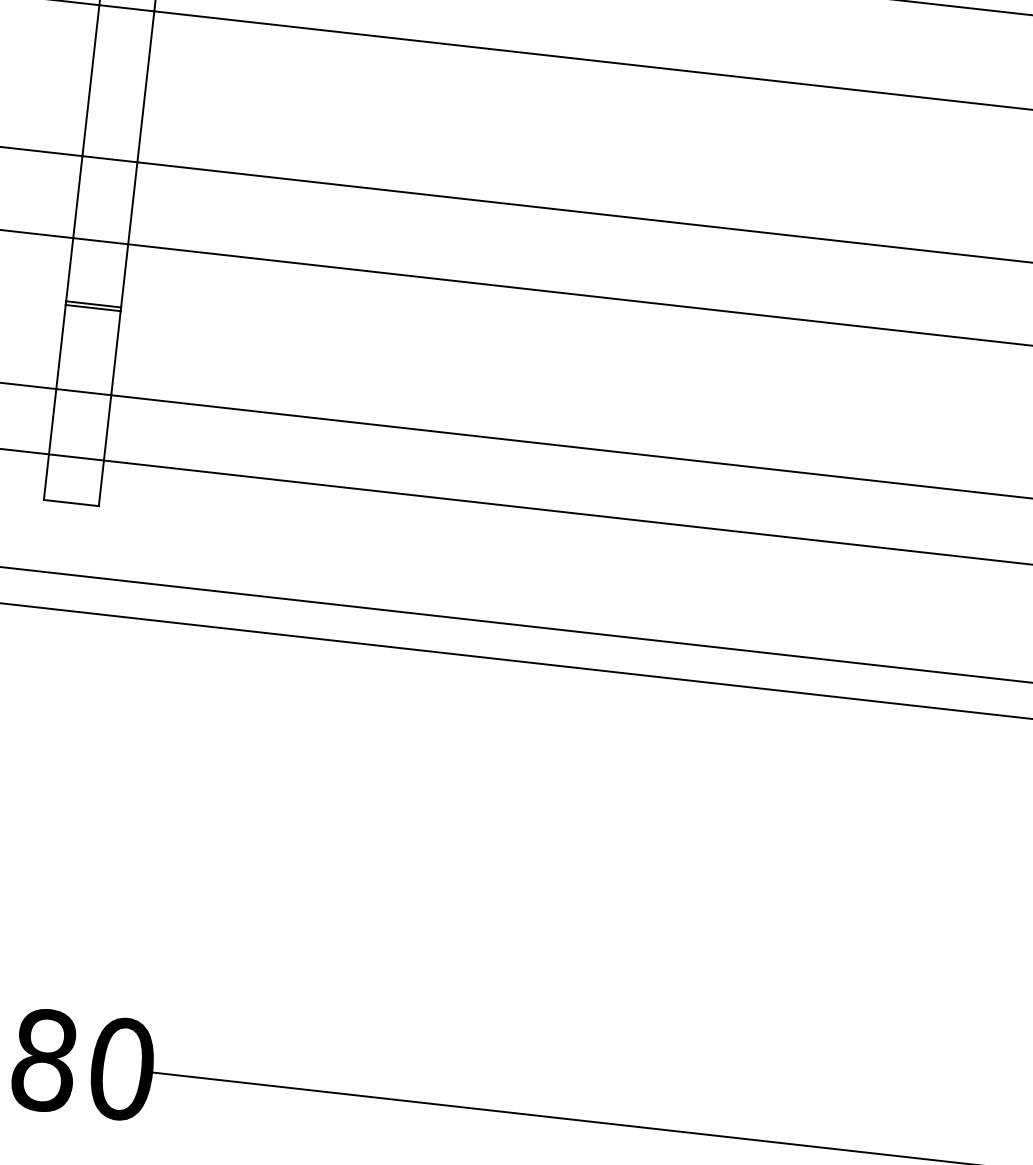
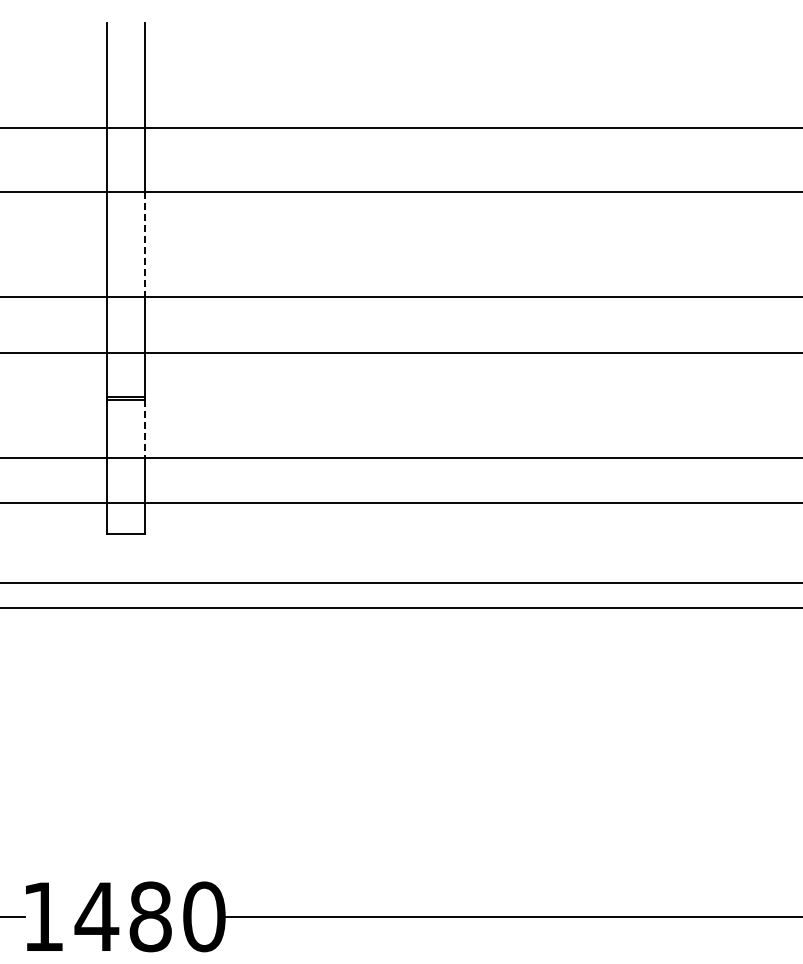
line: (145, 88) -> (145, 245), solid -> dashed
line: (116, 354) -> (145, 429), solid -> dashed

